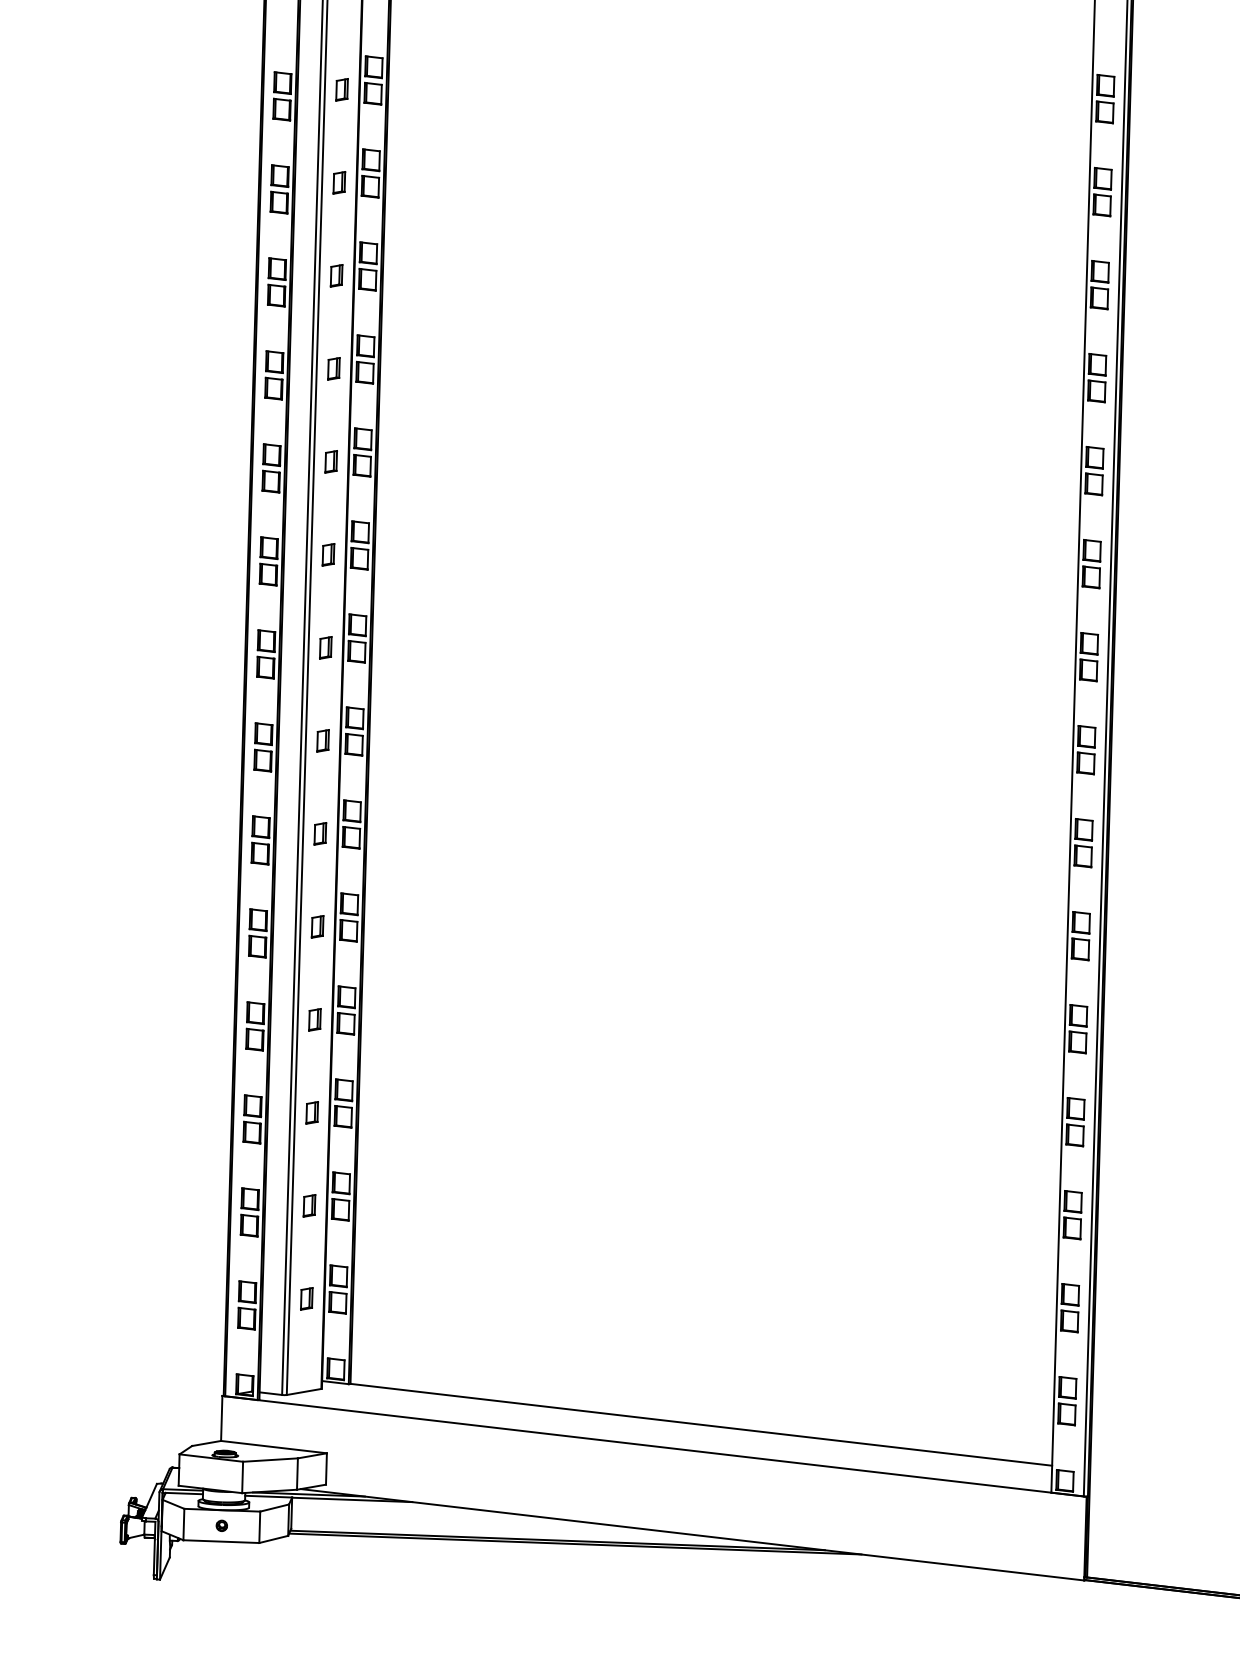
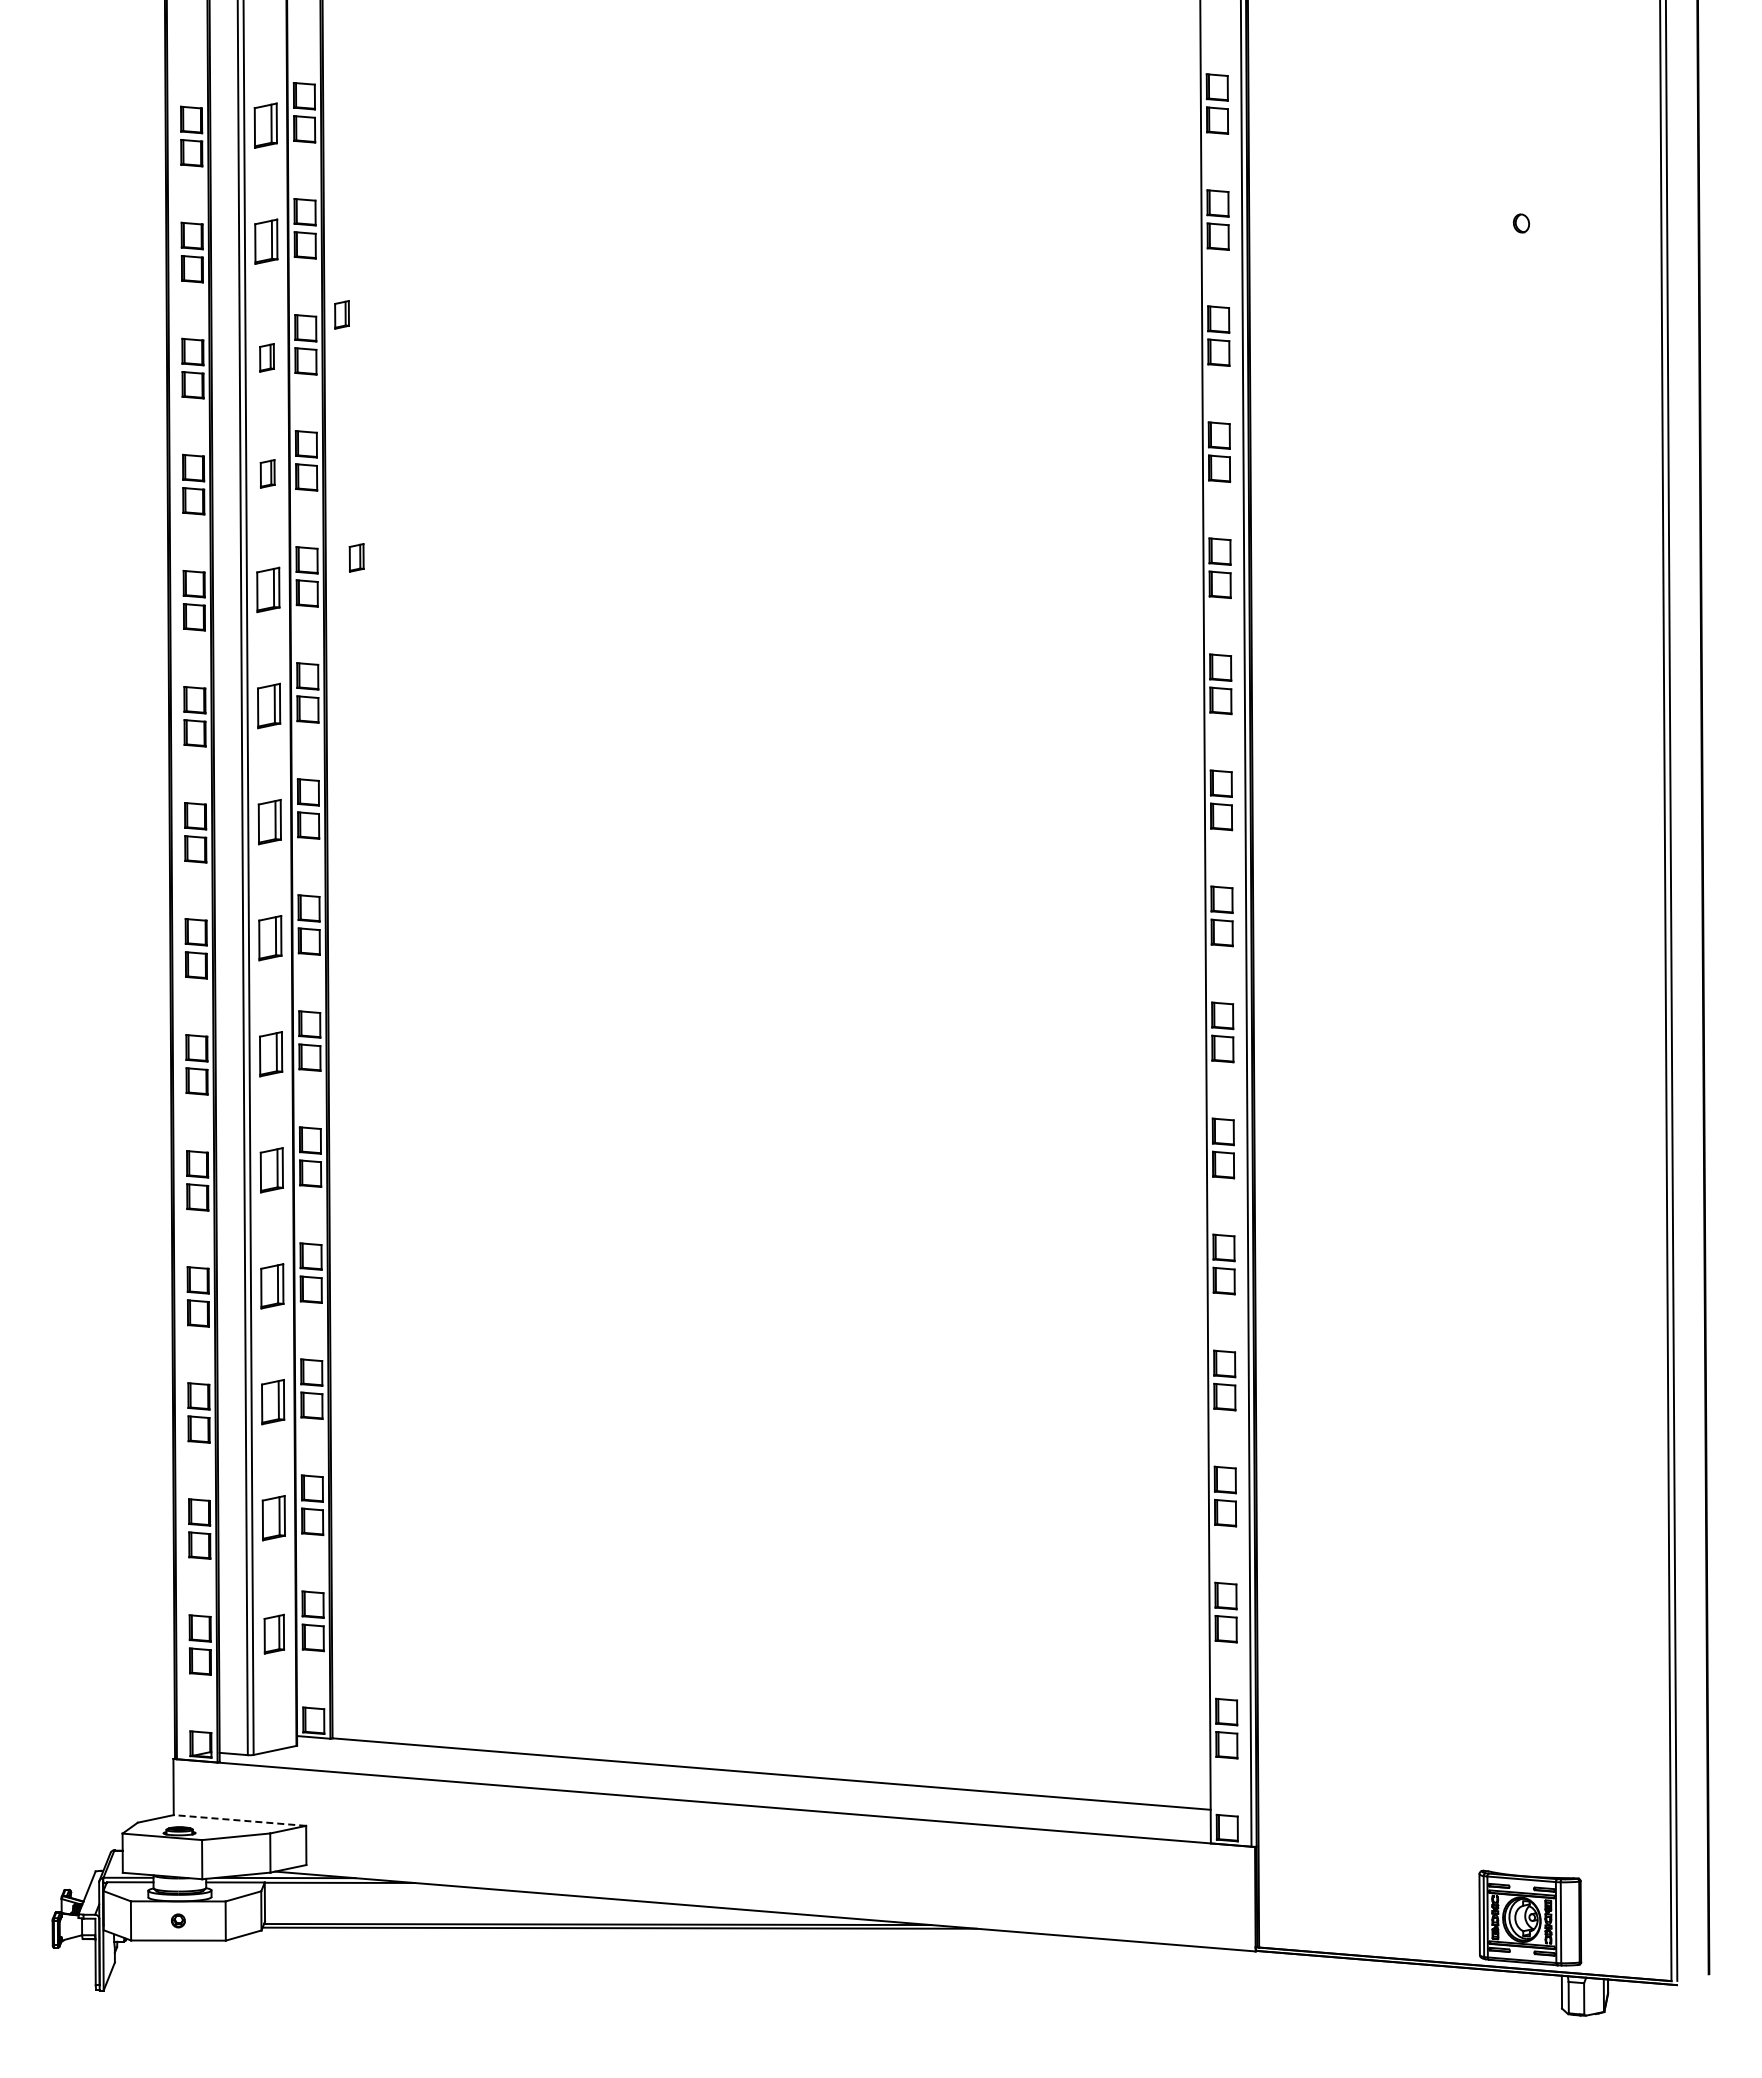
part: (341, 89) -> (265, 125), size x1.6
part: (339, 182) -> (266, 241), size x1.6
part: (397, 243) -> (341, 314), added
part: (402, 438) -> (356, 557), added
part: (331, 461) -> (268, 589), size x1.6
part: (328, 554) -> (268, 705), size x1.6
part: (325, 647) -> (269, 821), size x1.6
part: (323, 740) -> (270, 937), size x1.6
part: (319, 833) -> (270, 1053), size x1.6
part: (317, 926) -> (271, 1169), size x1.6
part: (315, 1019) -> (272, 1285), size x1.6
part: (311, 1113) -> (272, 1402), size x1.6
part: (309, 1206) -> (273, 1518), size x1.6
part: (306, 1299) -> (274, 1634), size x1.4
line: (273, 1447) -> (239, 1820), solid -> dashed

